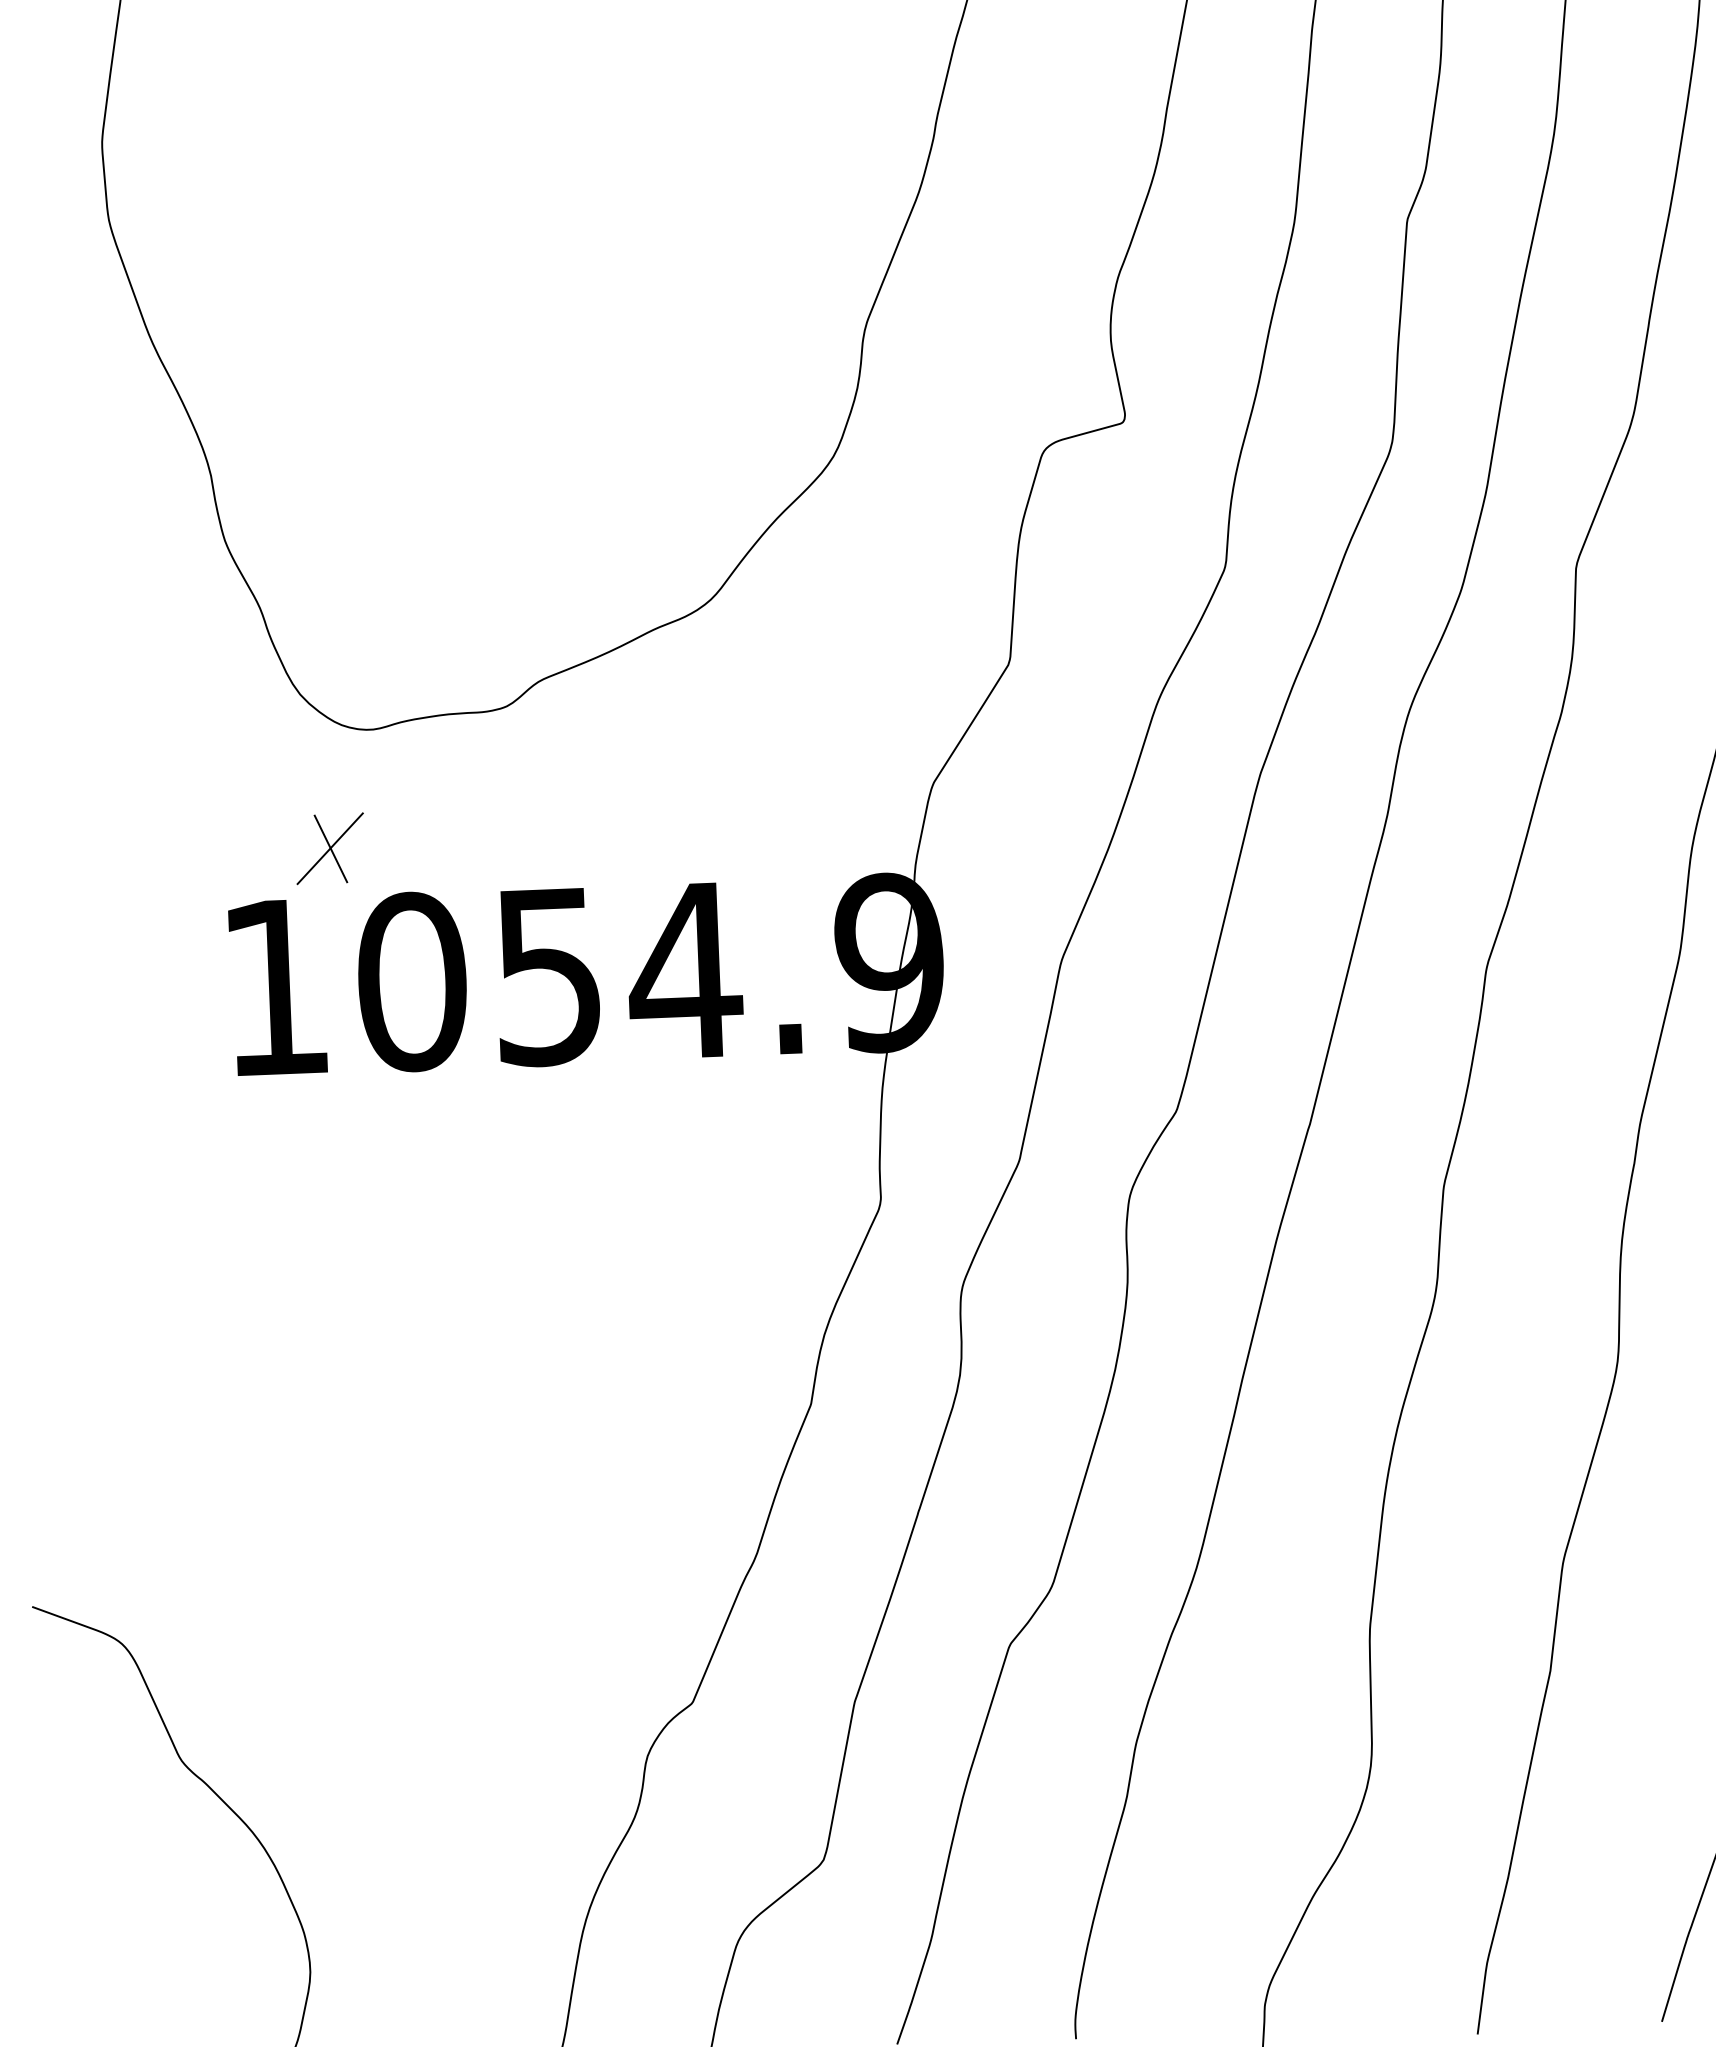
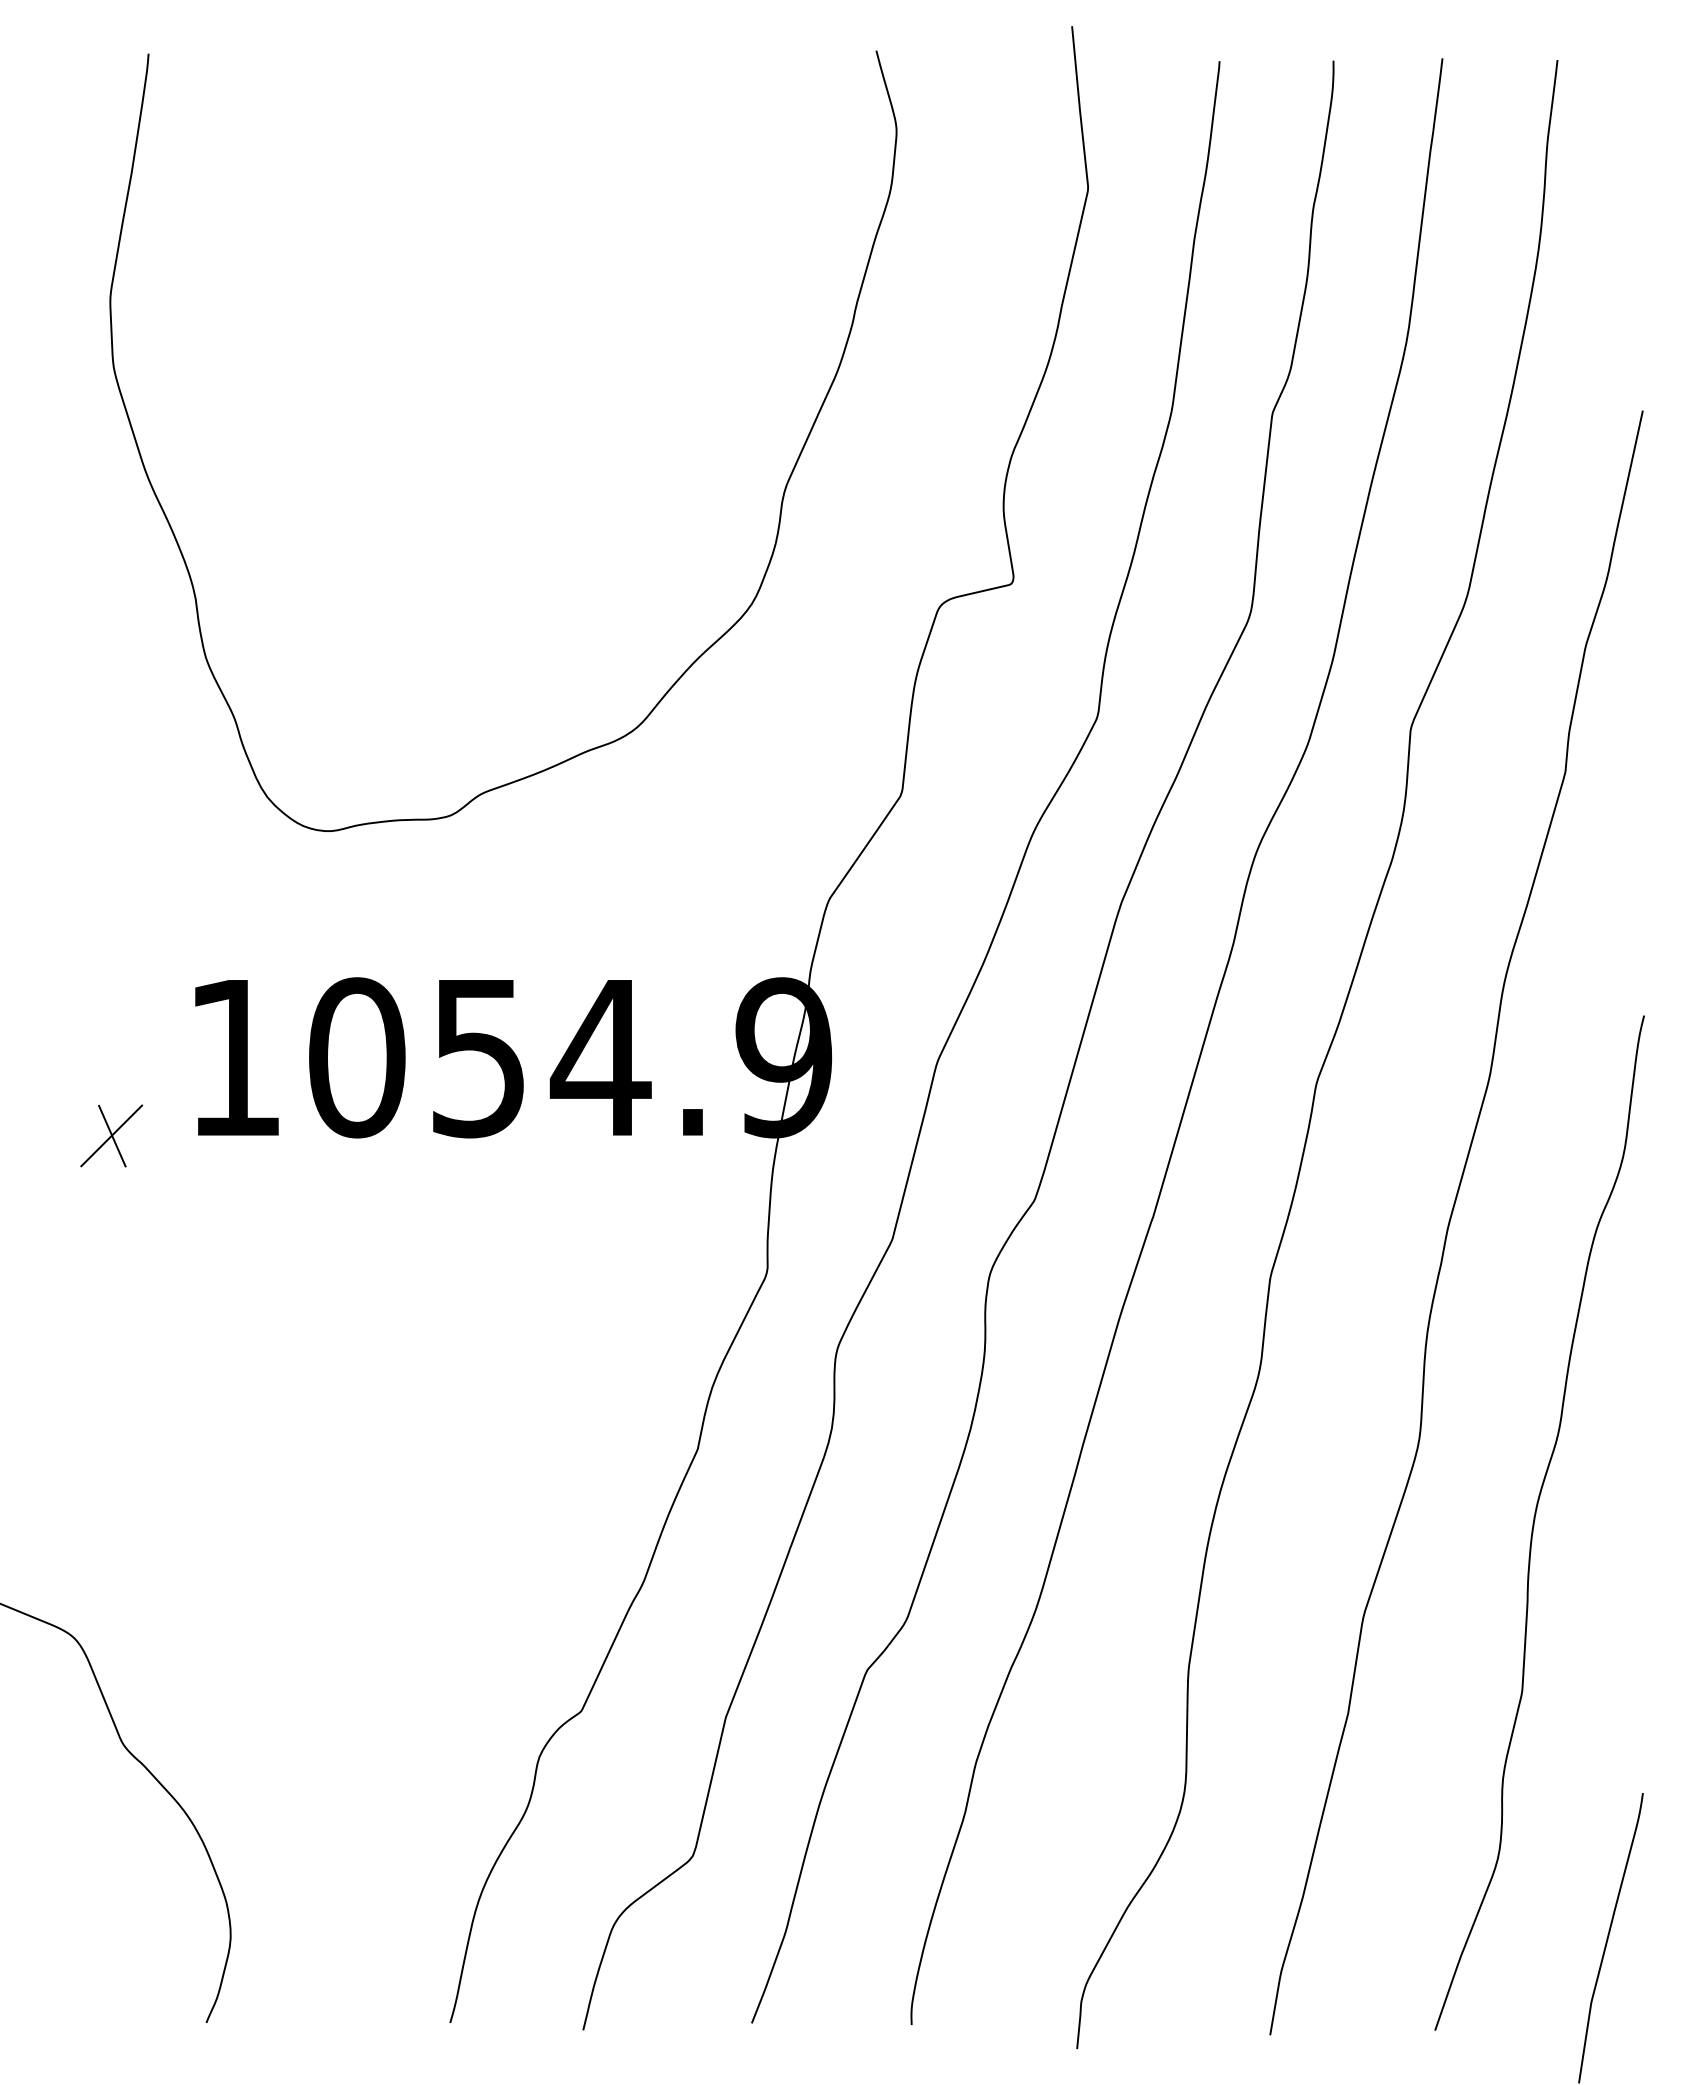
part: (329, 848) -> (111, 1135), moved

